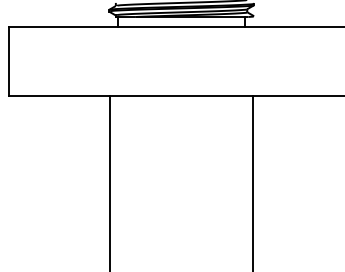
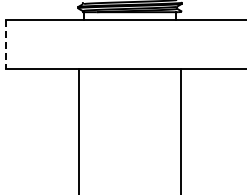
line: (9, 62) -> (6, 44), solid -> dashed

